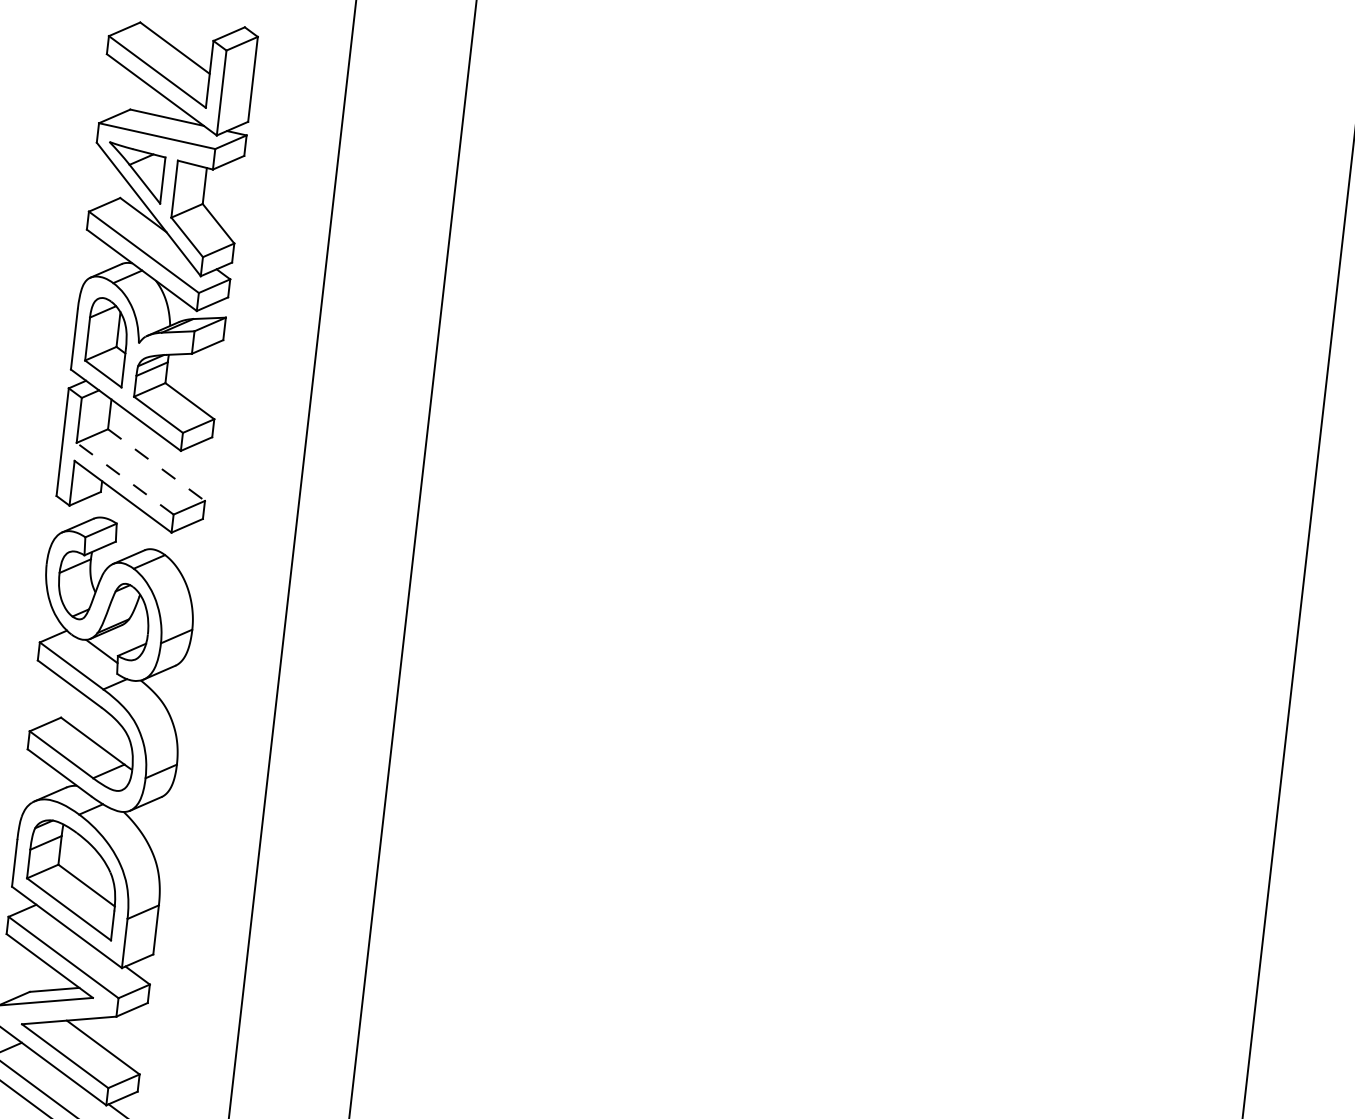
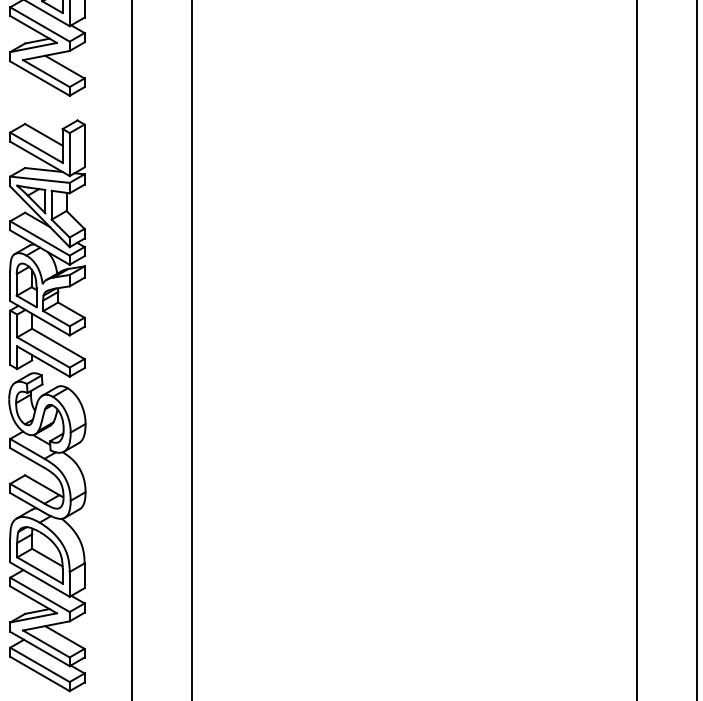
line: (156, 466) -> (58, 344), dashed -> solid
line: (125, 478) -> (43, 352), dashed -> solid

